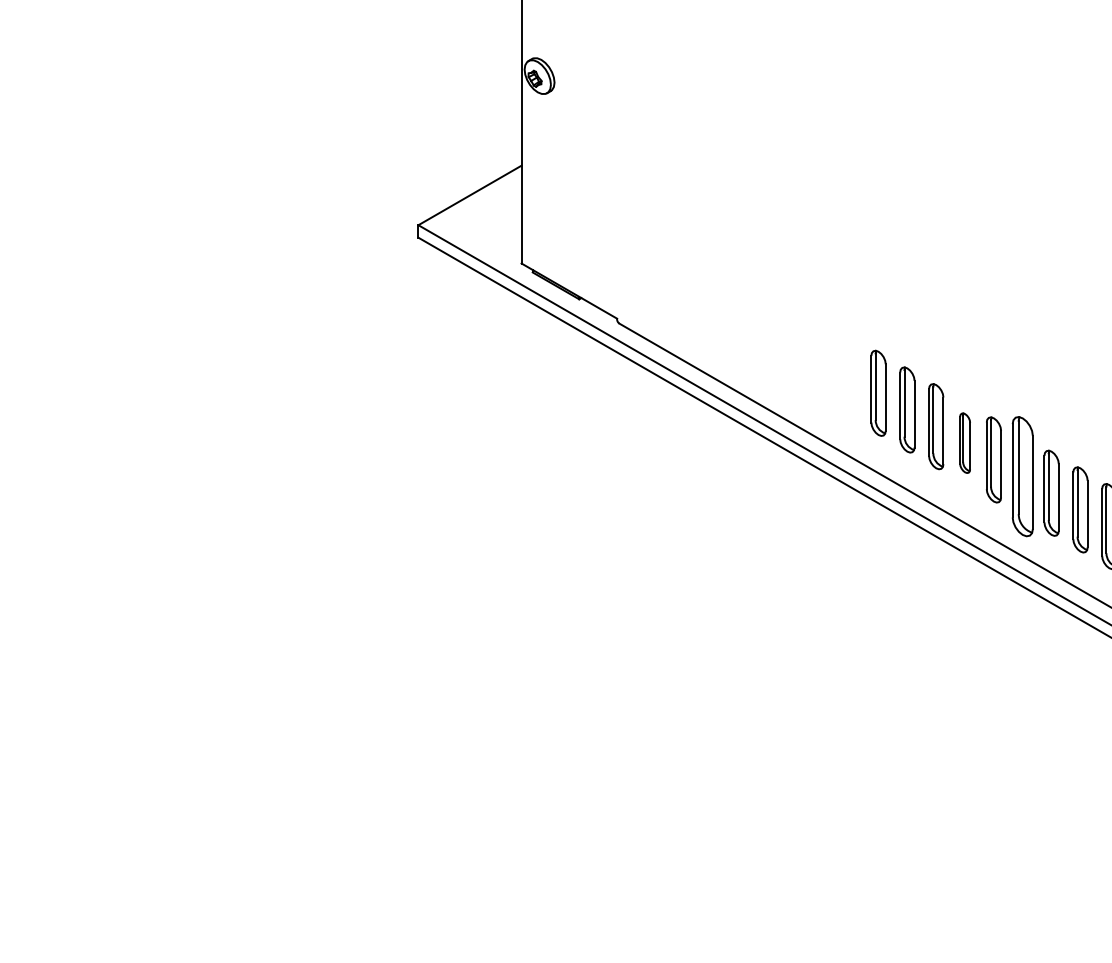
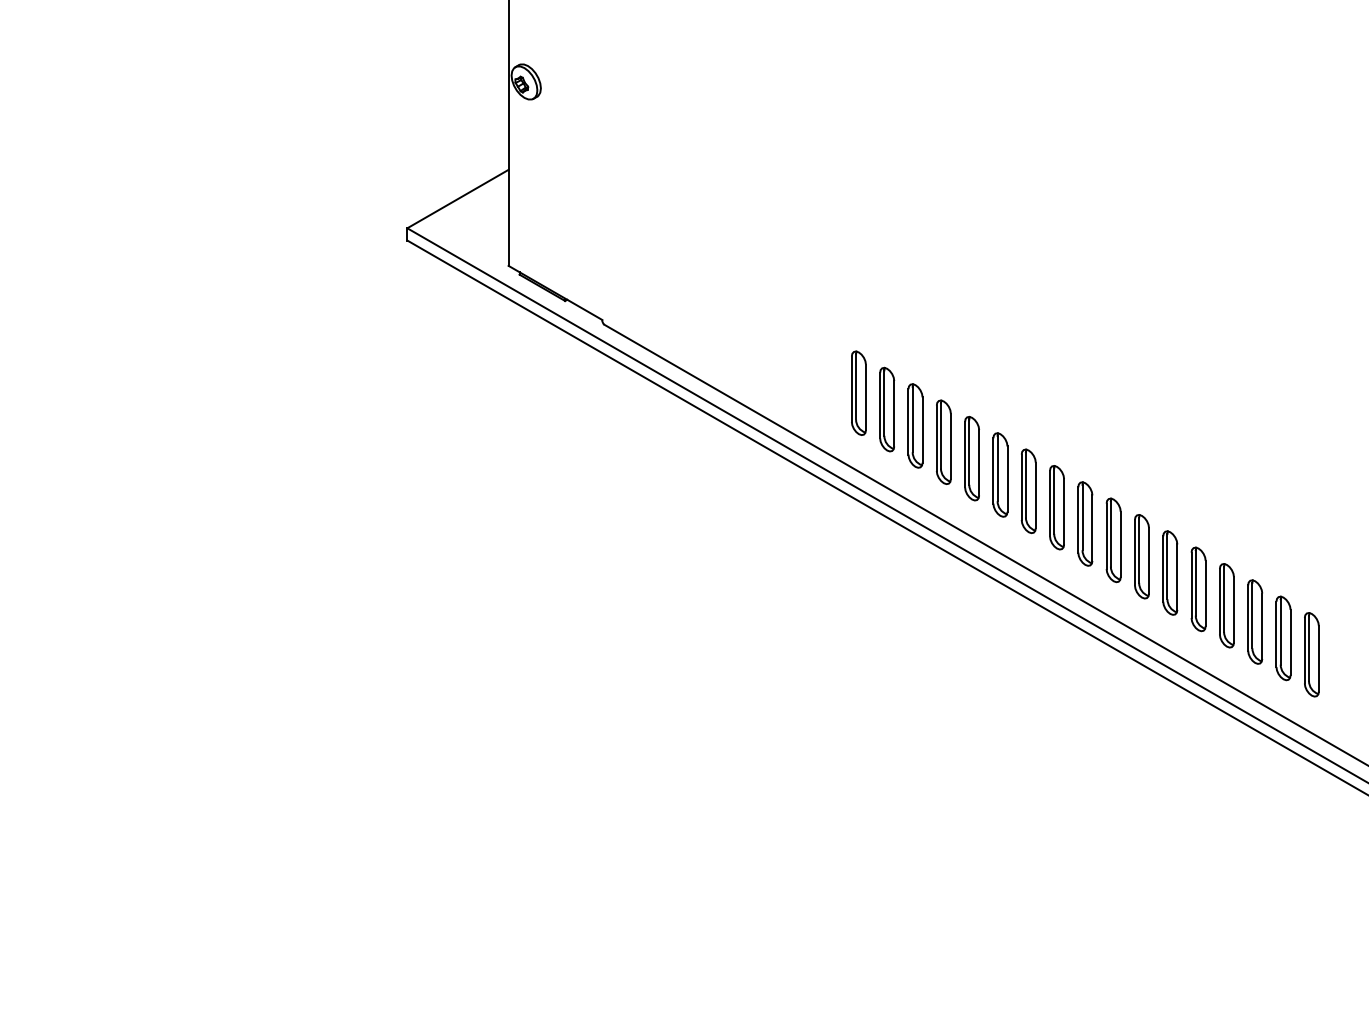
part: (964, 442) -> (943, 441), size x1.43
part: (1022, 476) -> (1000, 474), size x0.71

